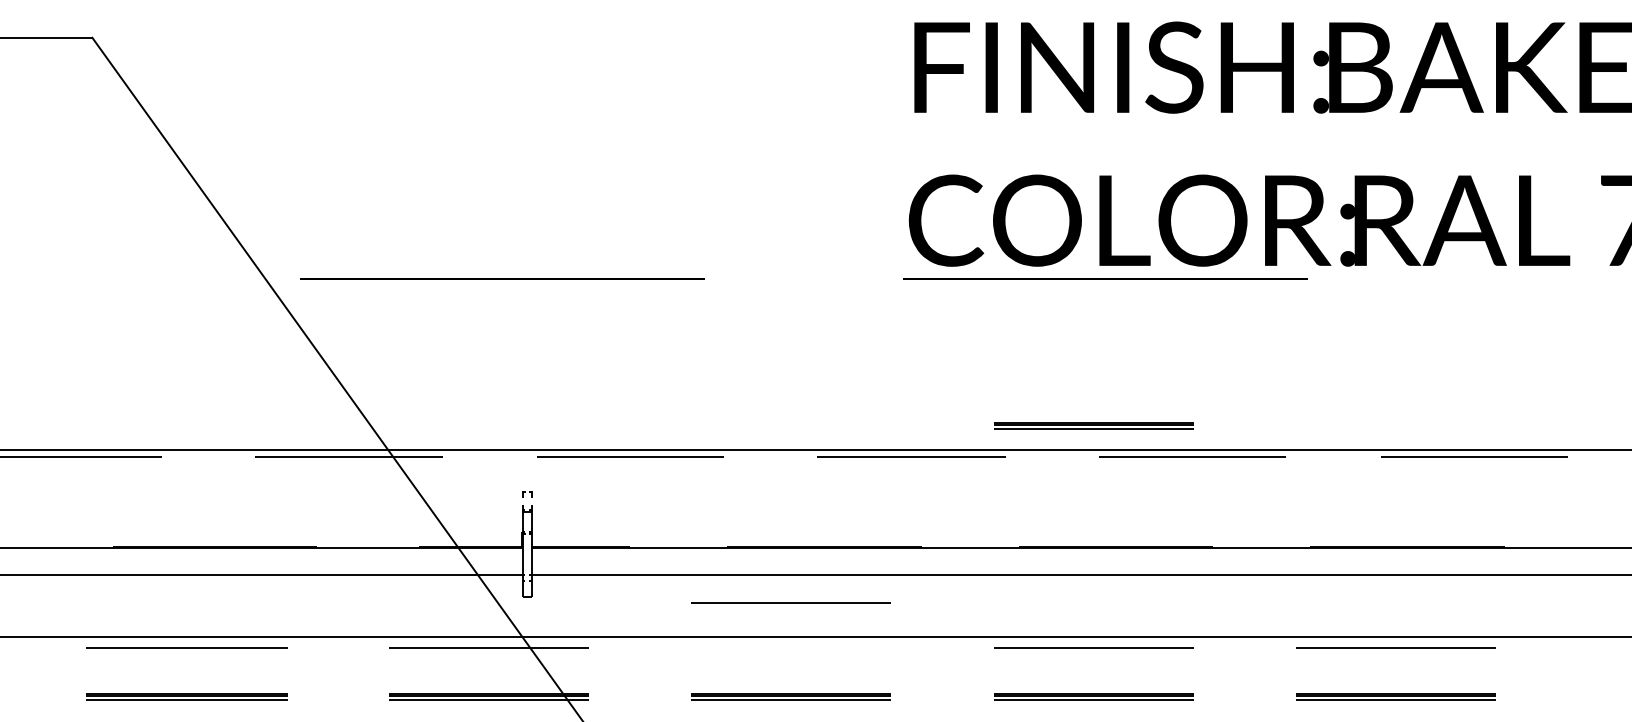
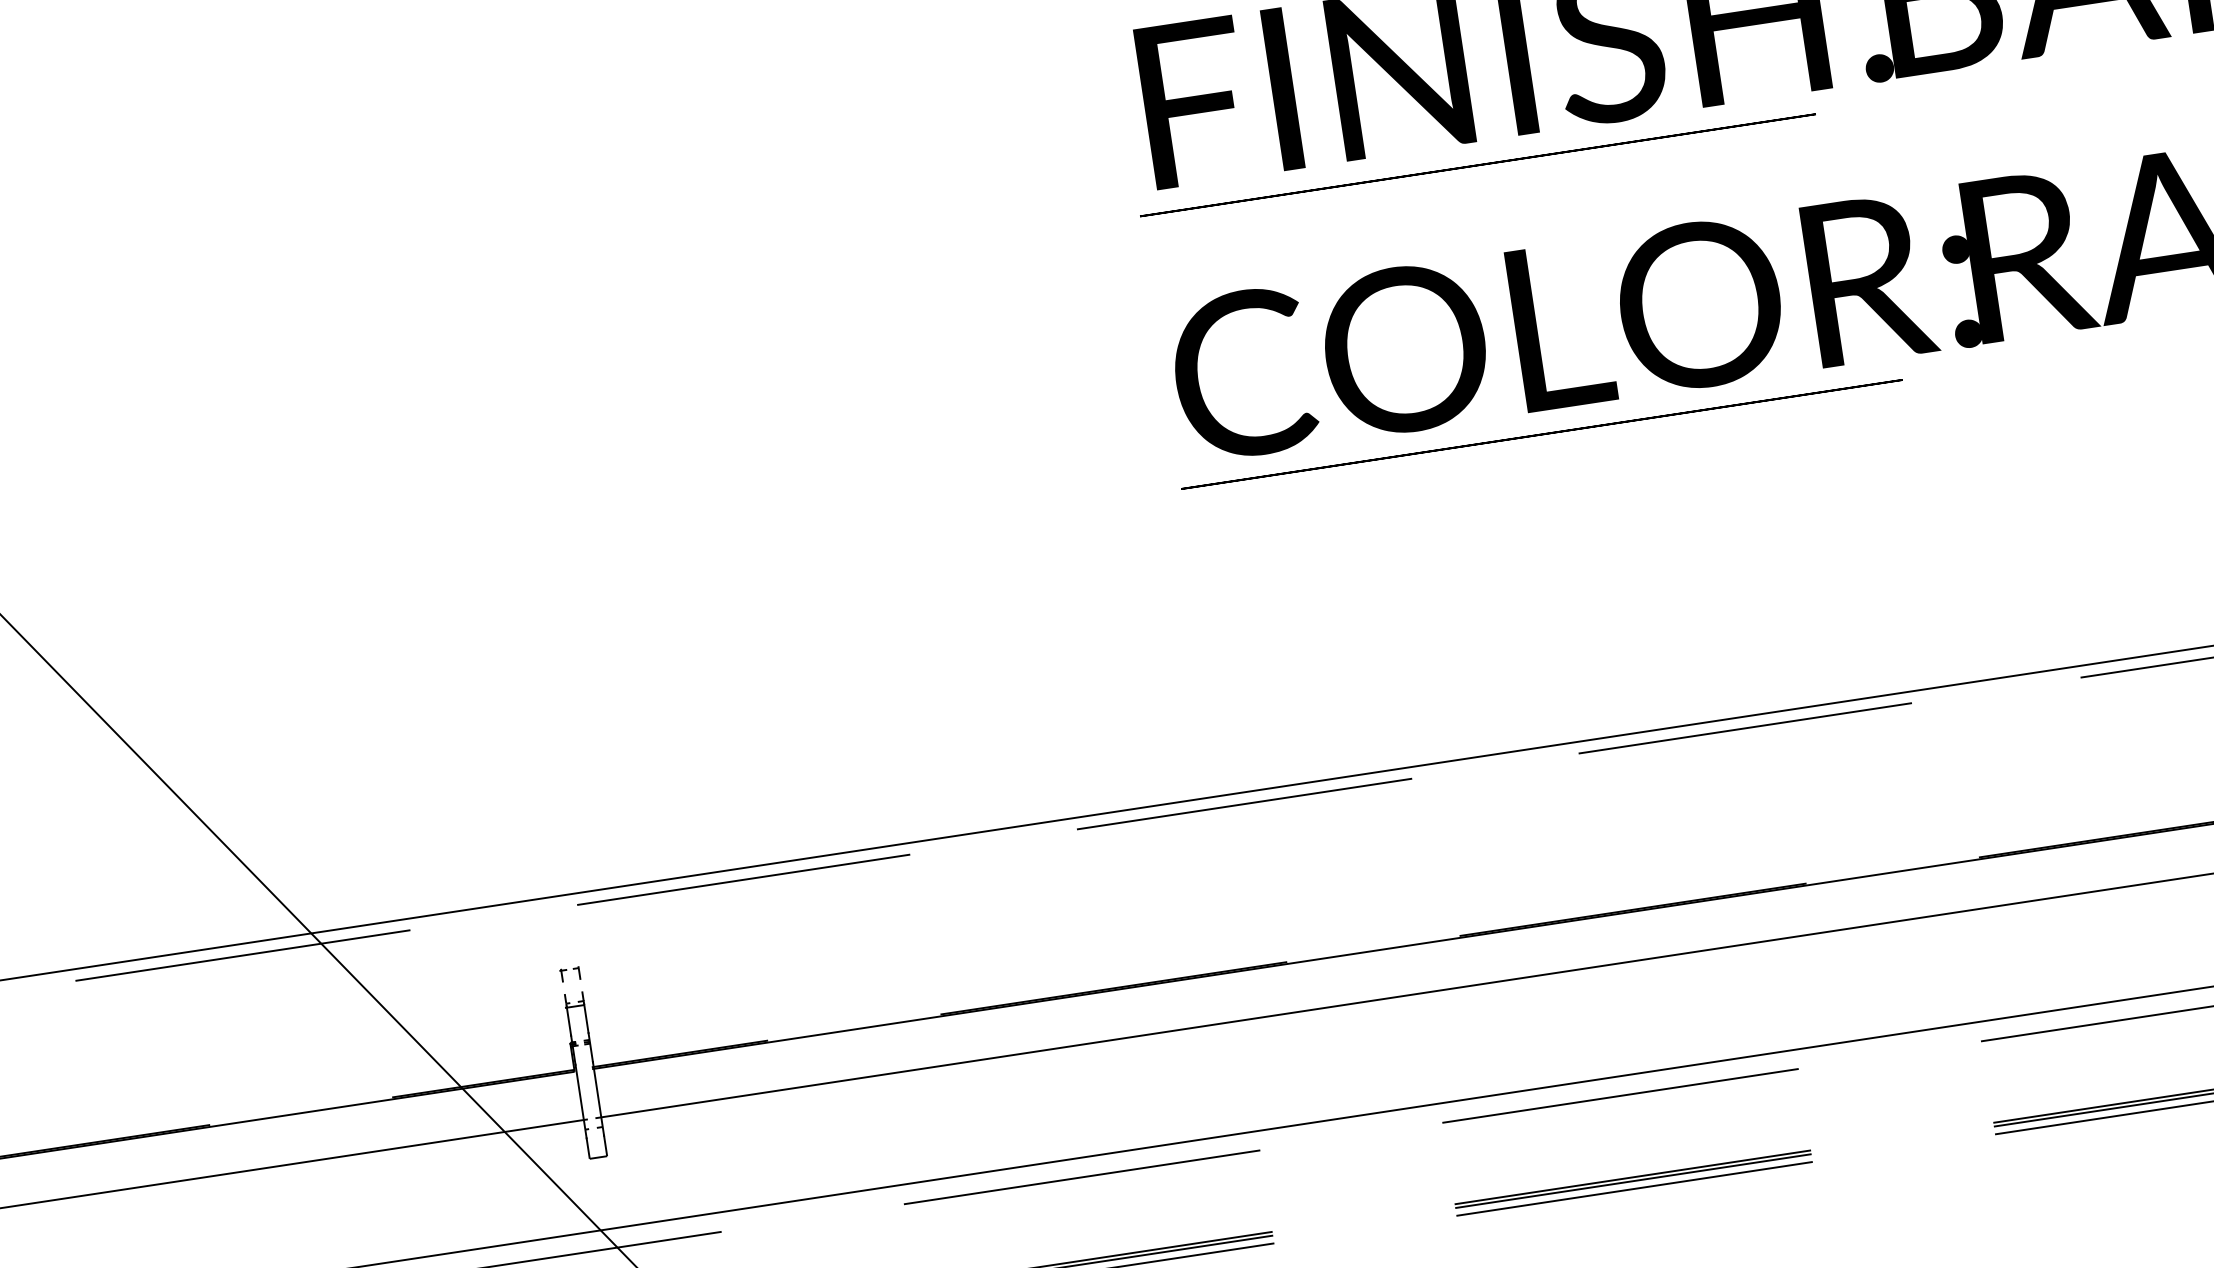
line: (1092, 125) -> (1477, 165), added
line: (502, 278) -> (468, 596), removed
part: (1093, 425) -> (1560, 699), removed
line: (790, 602) -> (1080, 1176), moved

